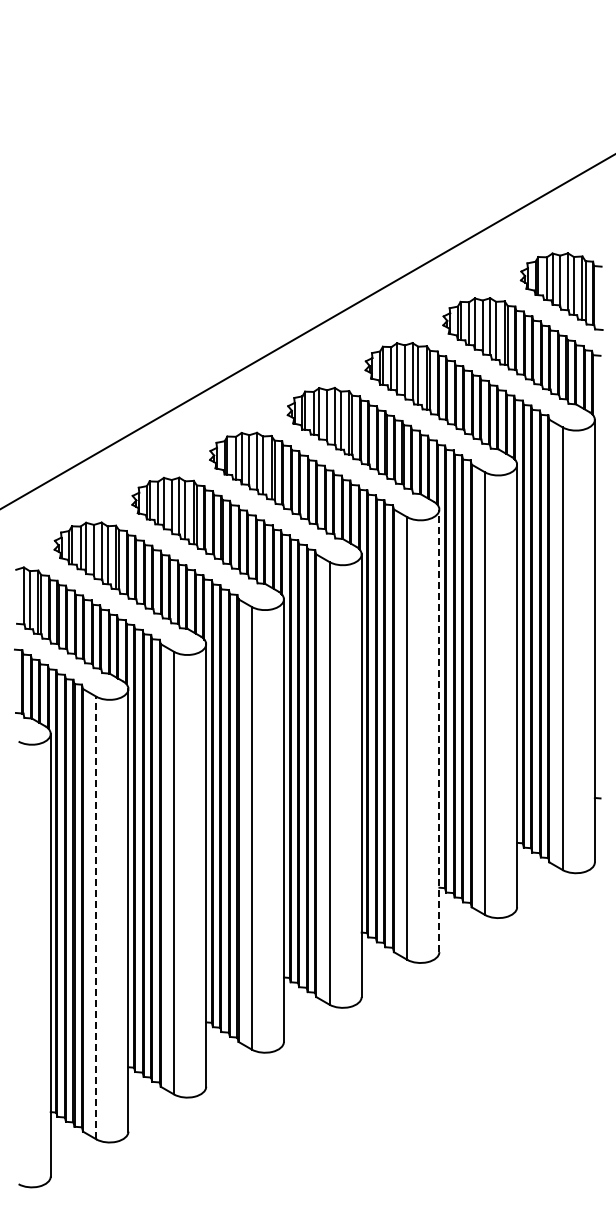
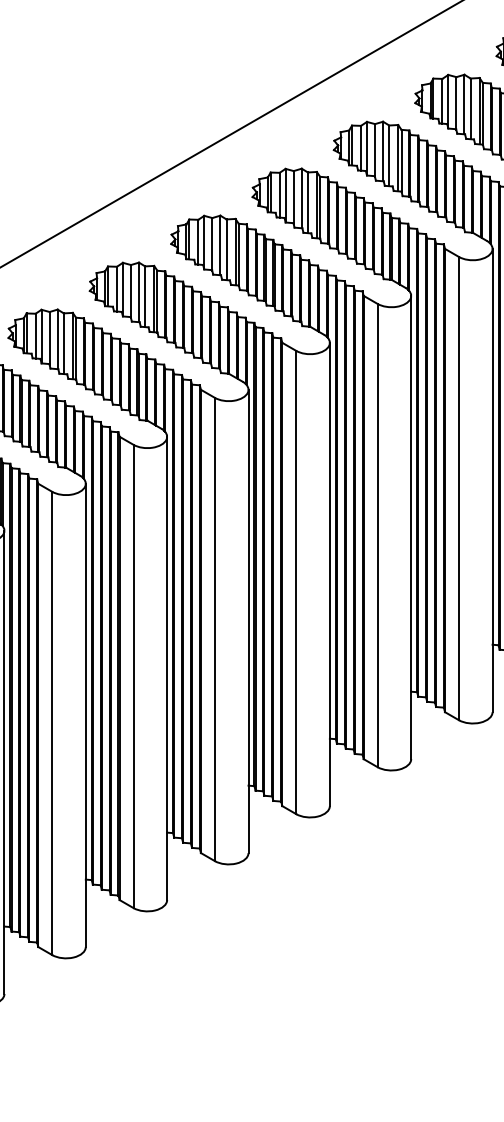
line: (439, 730) -> (411, 527), dashed -> solid
line: (96, 917) -> (52, 722), dashed -> solid

